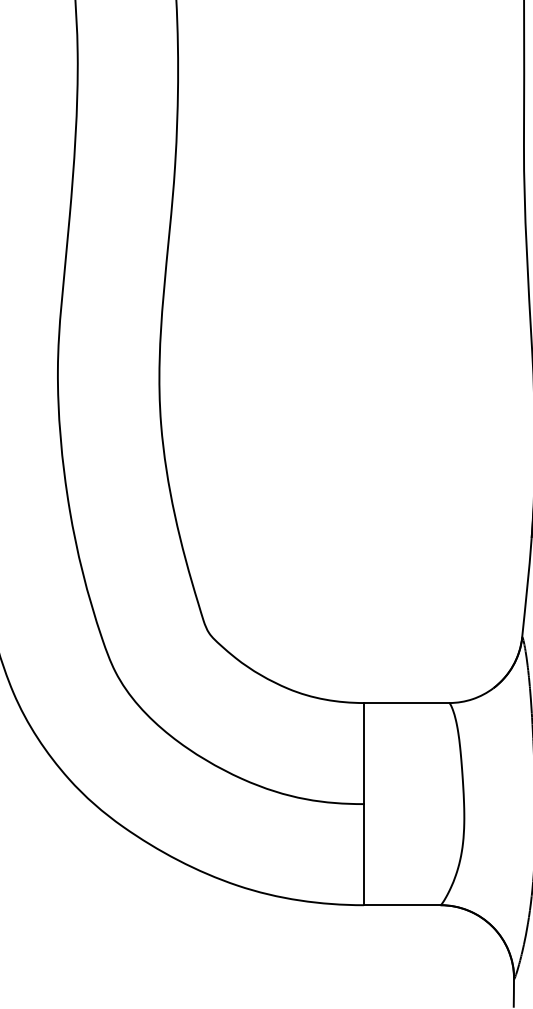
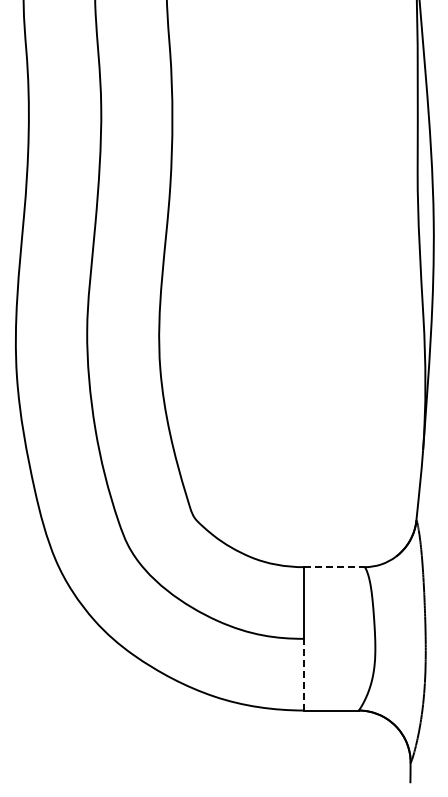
line: (406, 703) -> (334, 567), solid -> dashed
line: (364, 854) -> (304, 674), solid -> dashed

